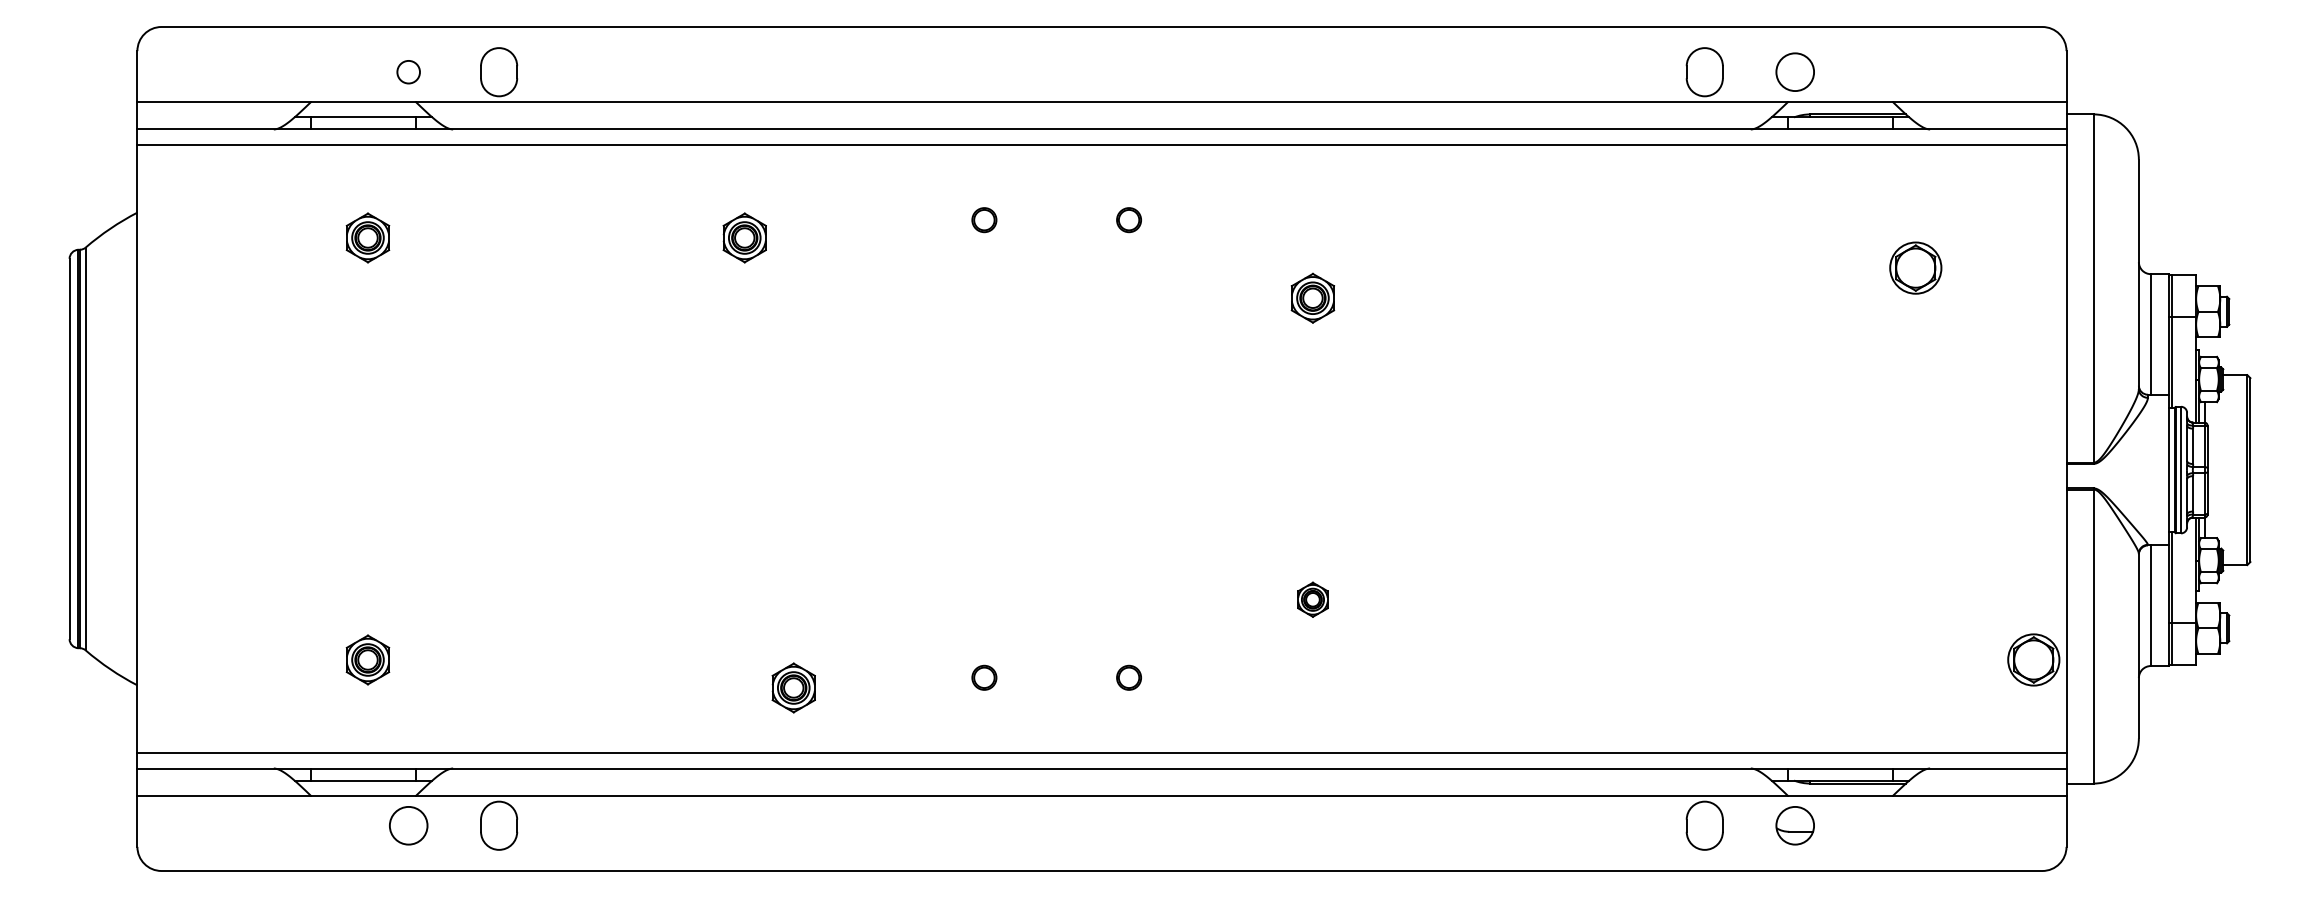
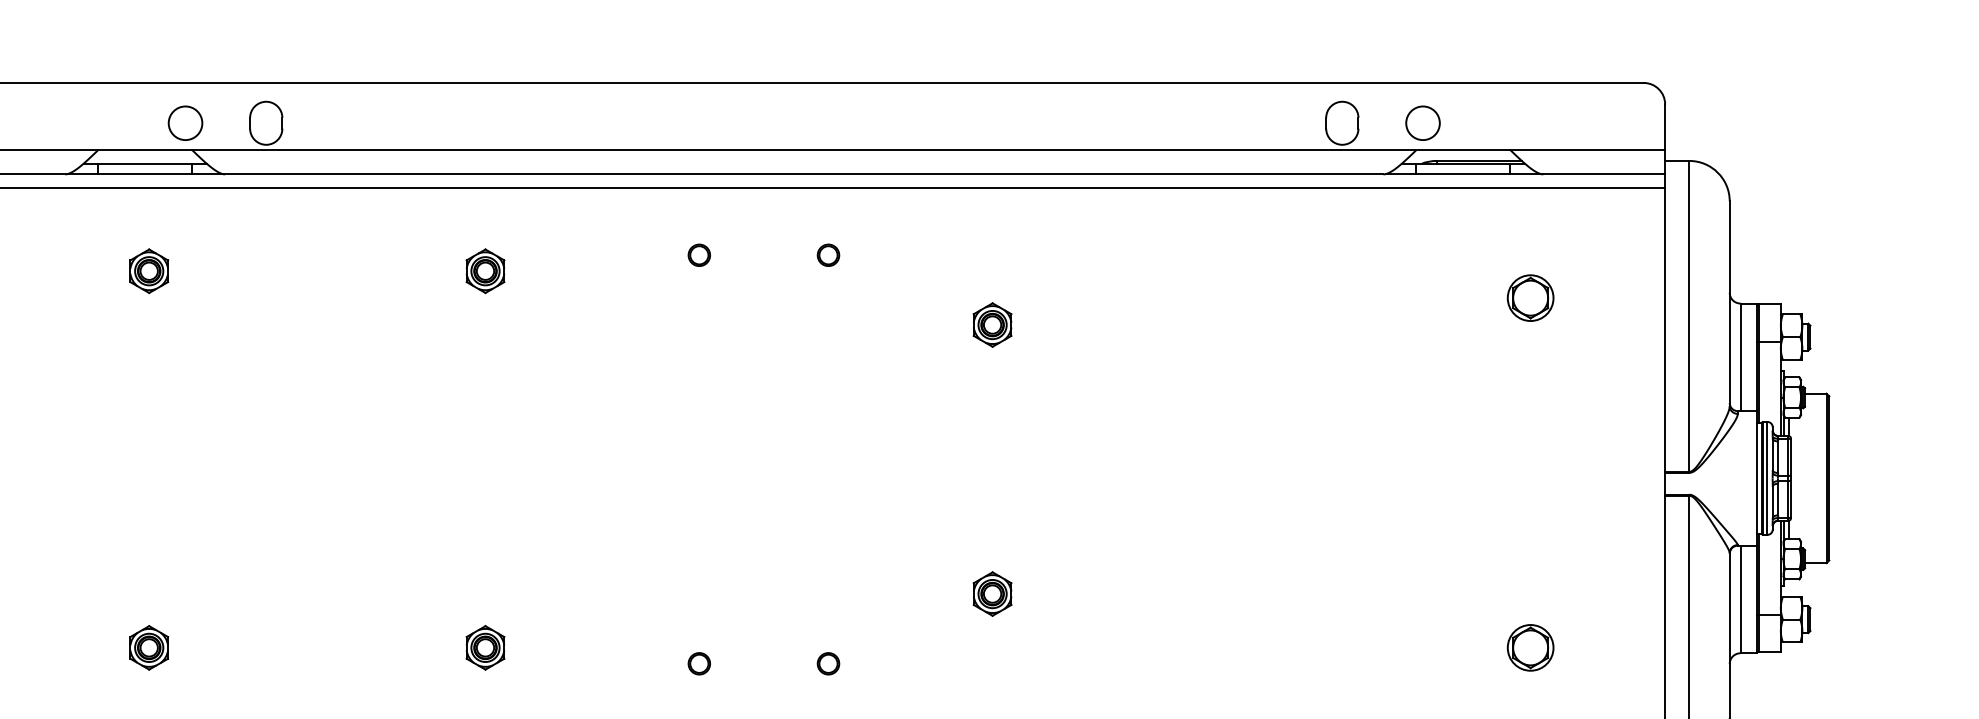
circle: (408, 72) -> (185, 123), size x1.67
part: (1312, 599) -> (992, 593), size x1.43
part: (2033, 659) -> (1530, 647), moved
part: (793, 687) -> (485, 647), moved

